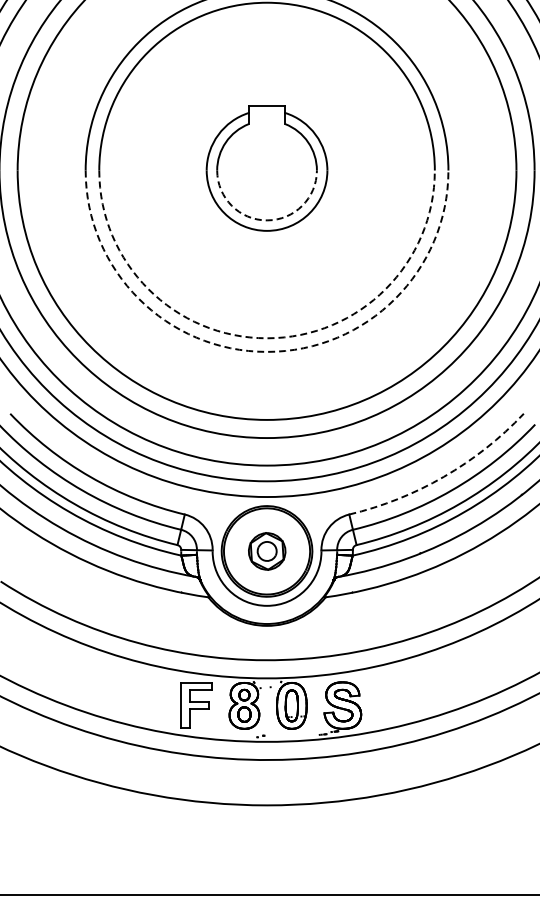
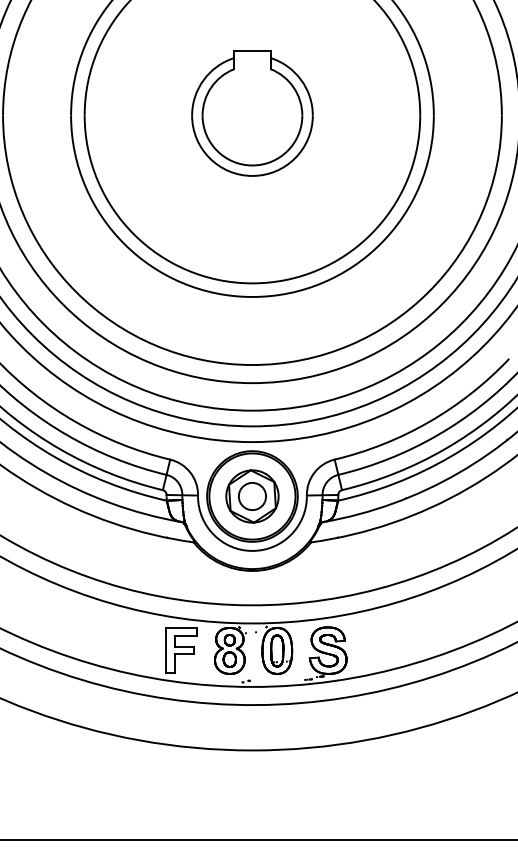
arc: (267, 220) -> (252, 165), dashed -> solid
arc: (267, 338) -> (252, 283), dashed -> solid
arc: (267, 351) -> (252, 296), dashed -> solid
arc: (443, 476) -> (428, 421), dashed -> solid
part: (267, 551) -> (252, 496), size x1.43

